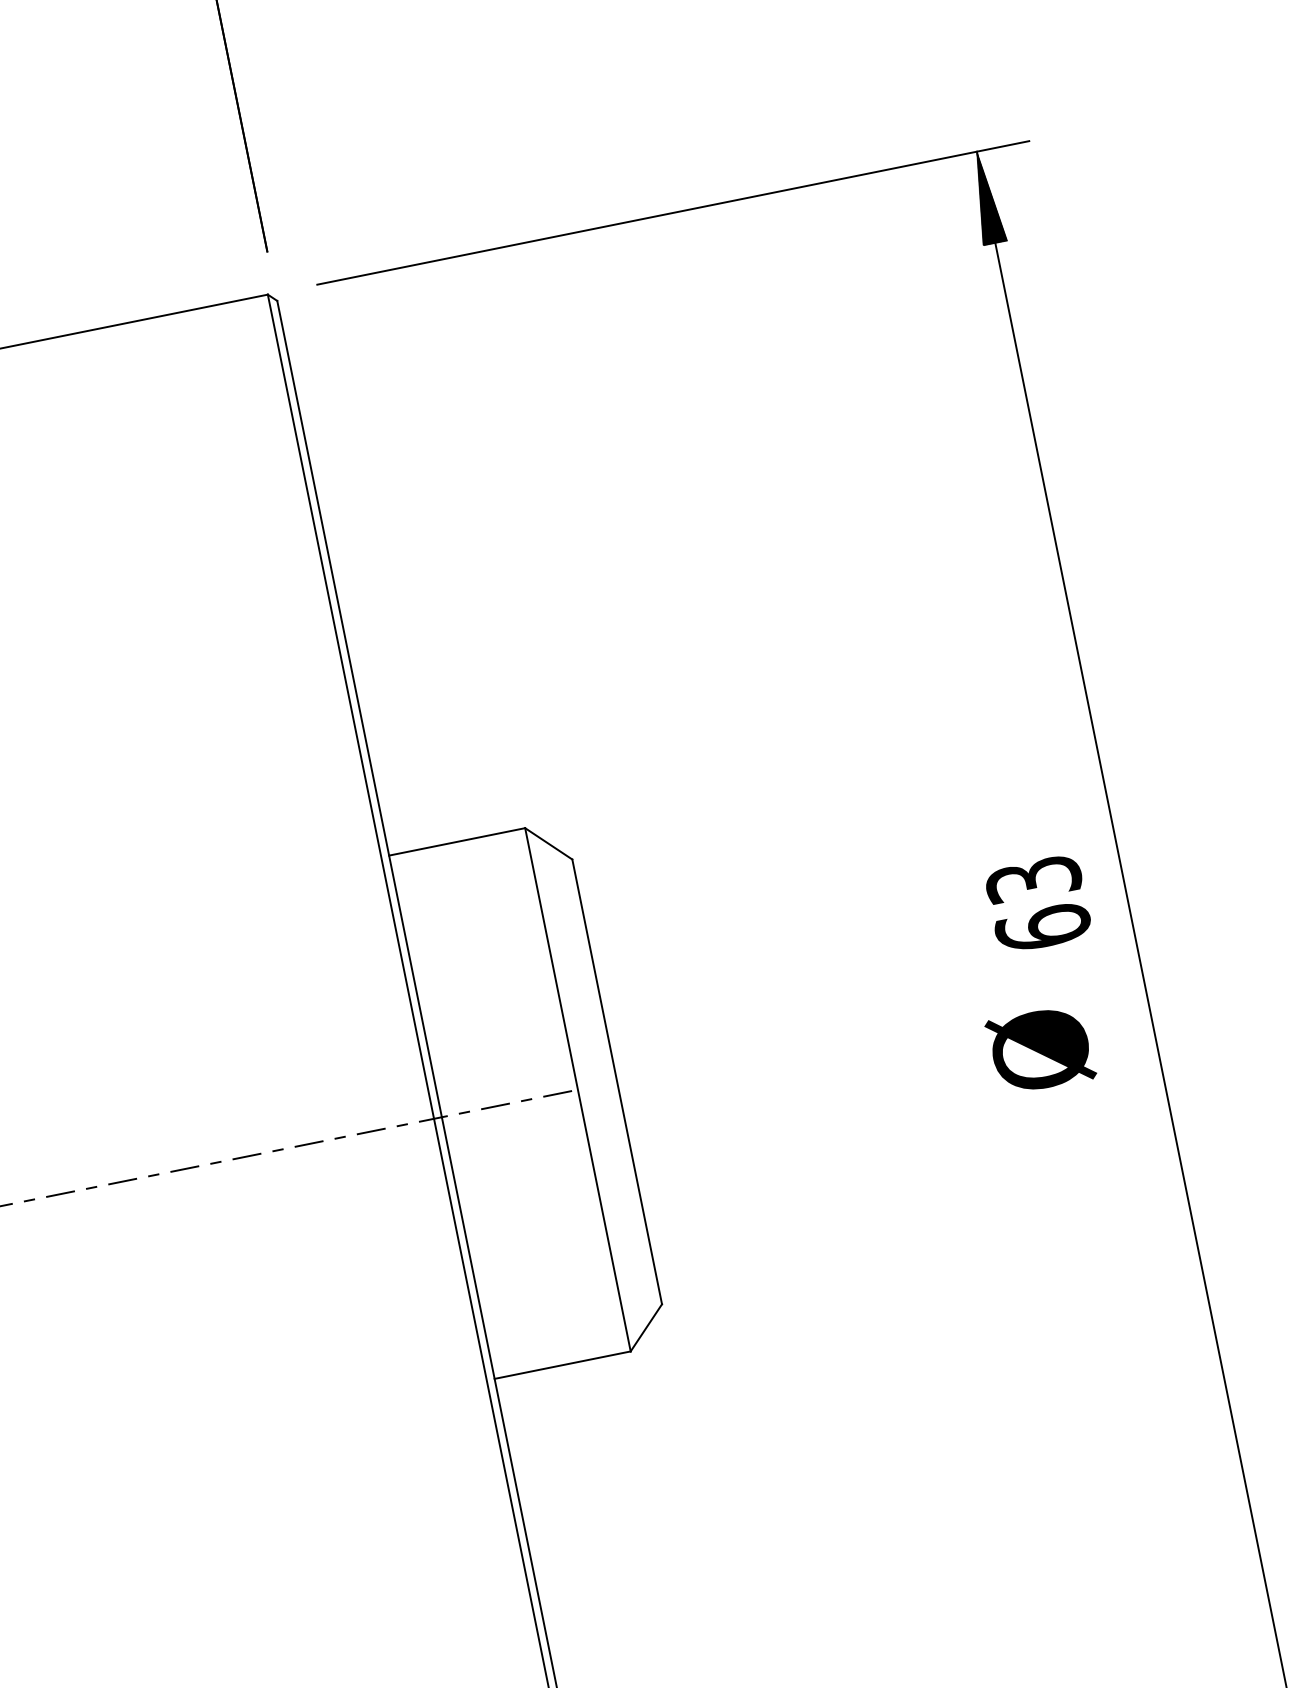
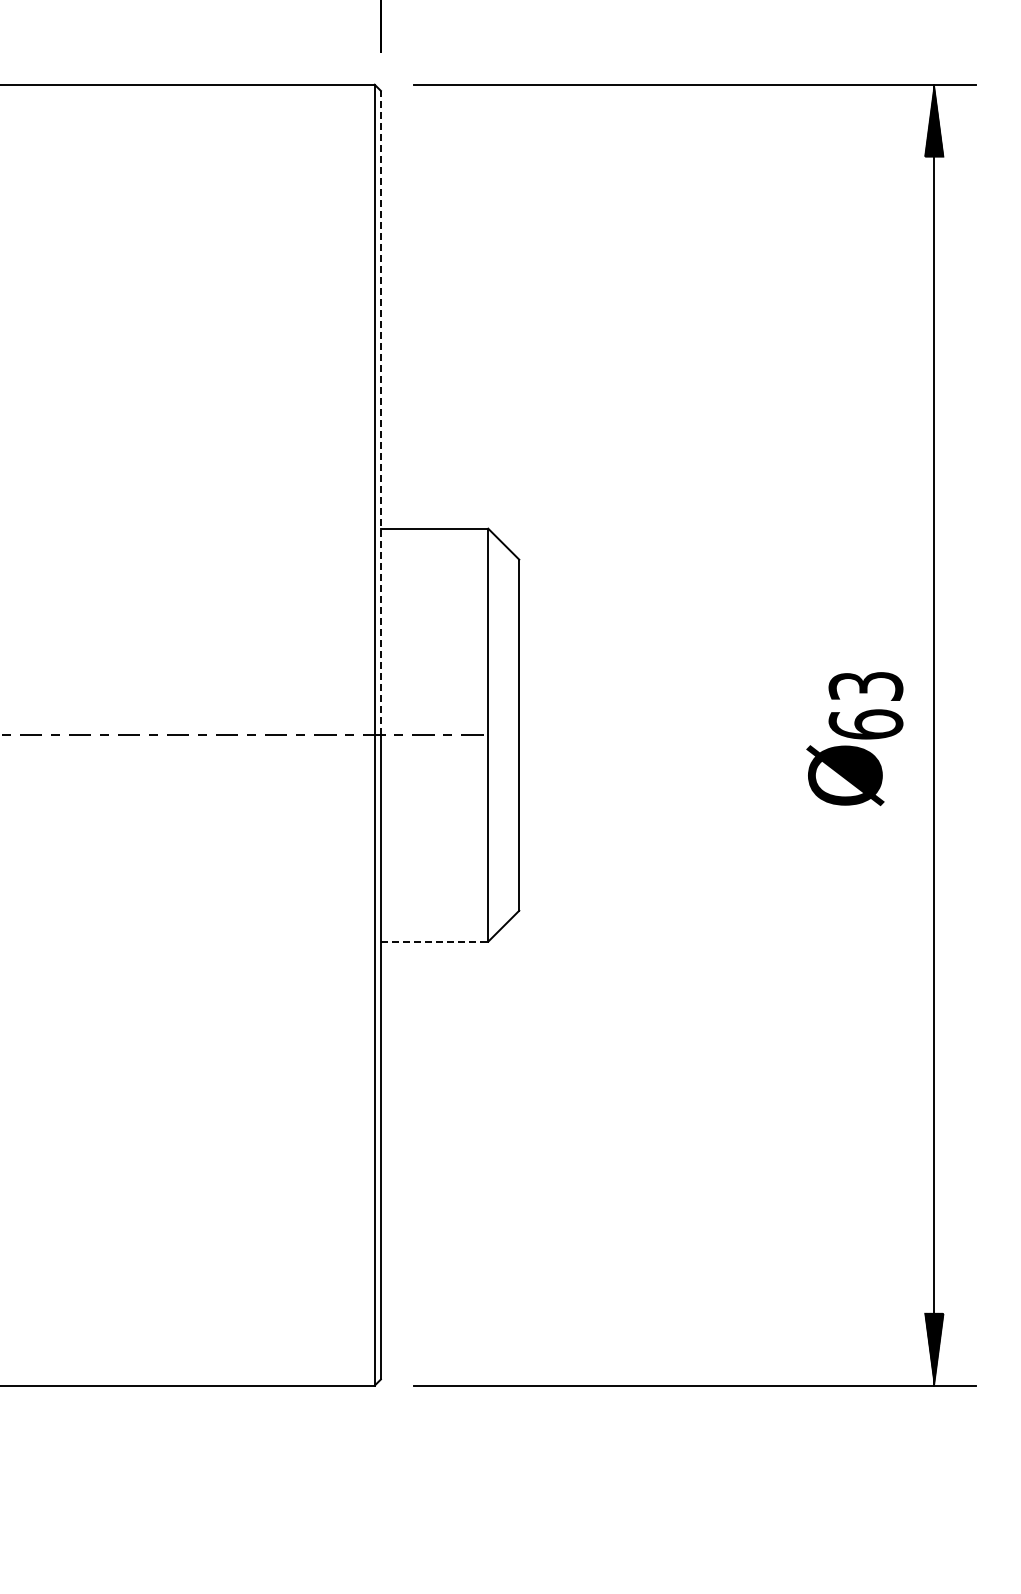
line: (358, 708) -> (380, 412), solid -> dashed
text: (1037, 903) -> (865, 705), moved
line: (562, 1364) -> (434, 941), solid -> dashed

